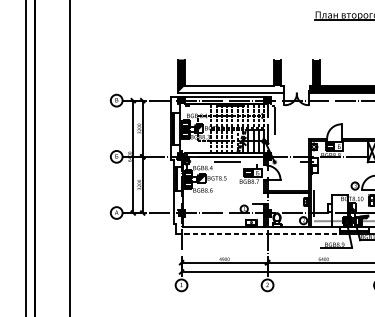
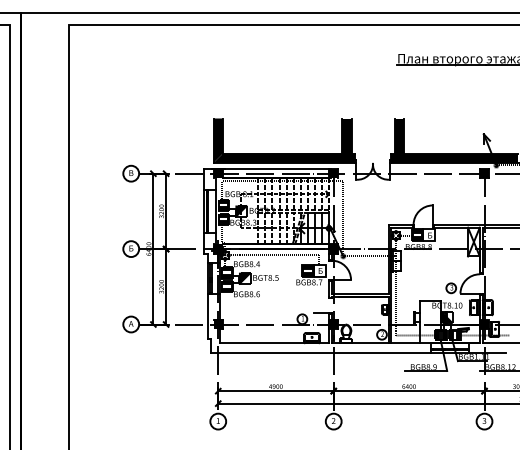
fill: (230, 88) -> (284, 157), added
line: (258, 233) -> (321, 352), dashed -> solid

